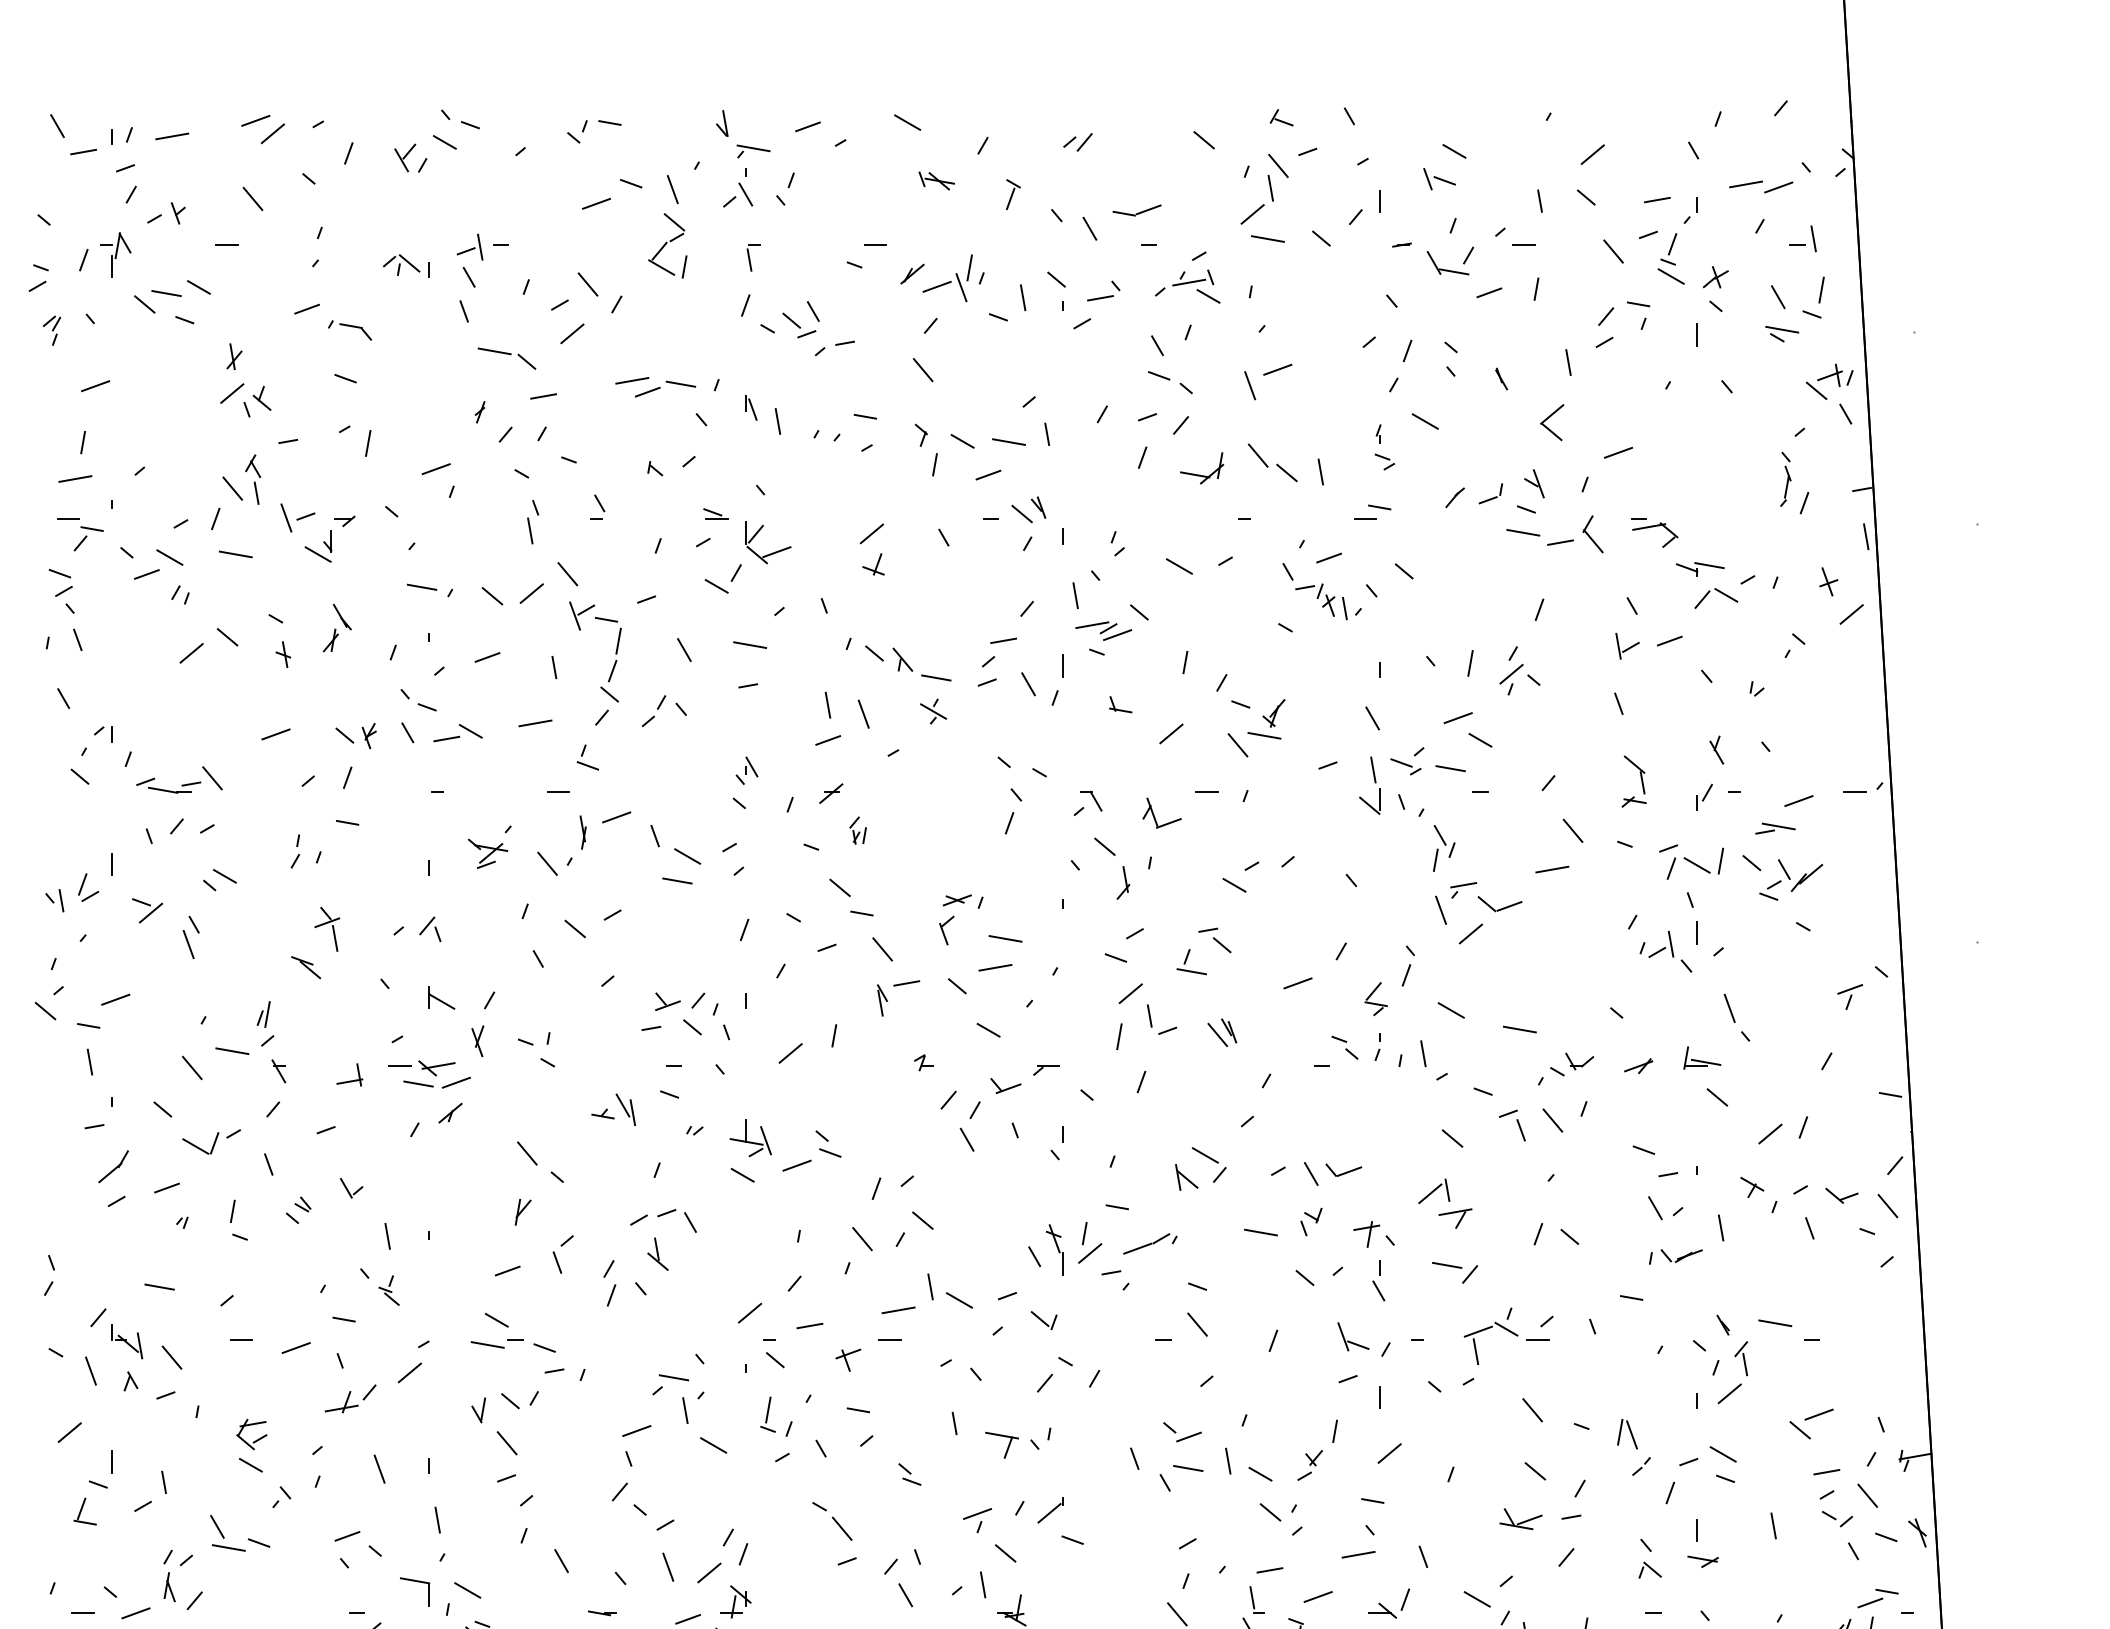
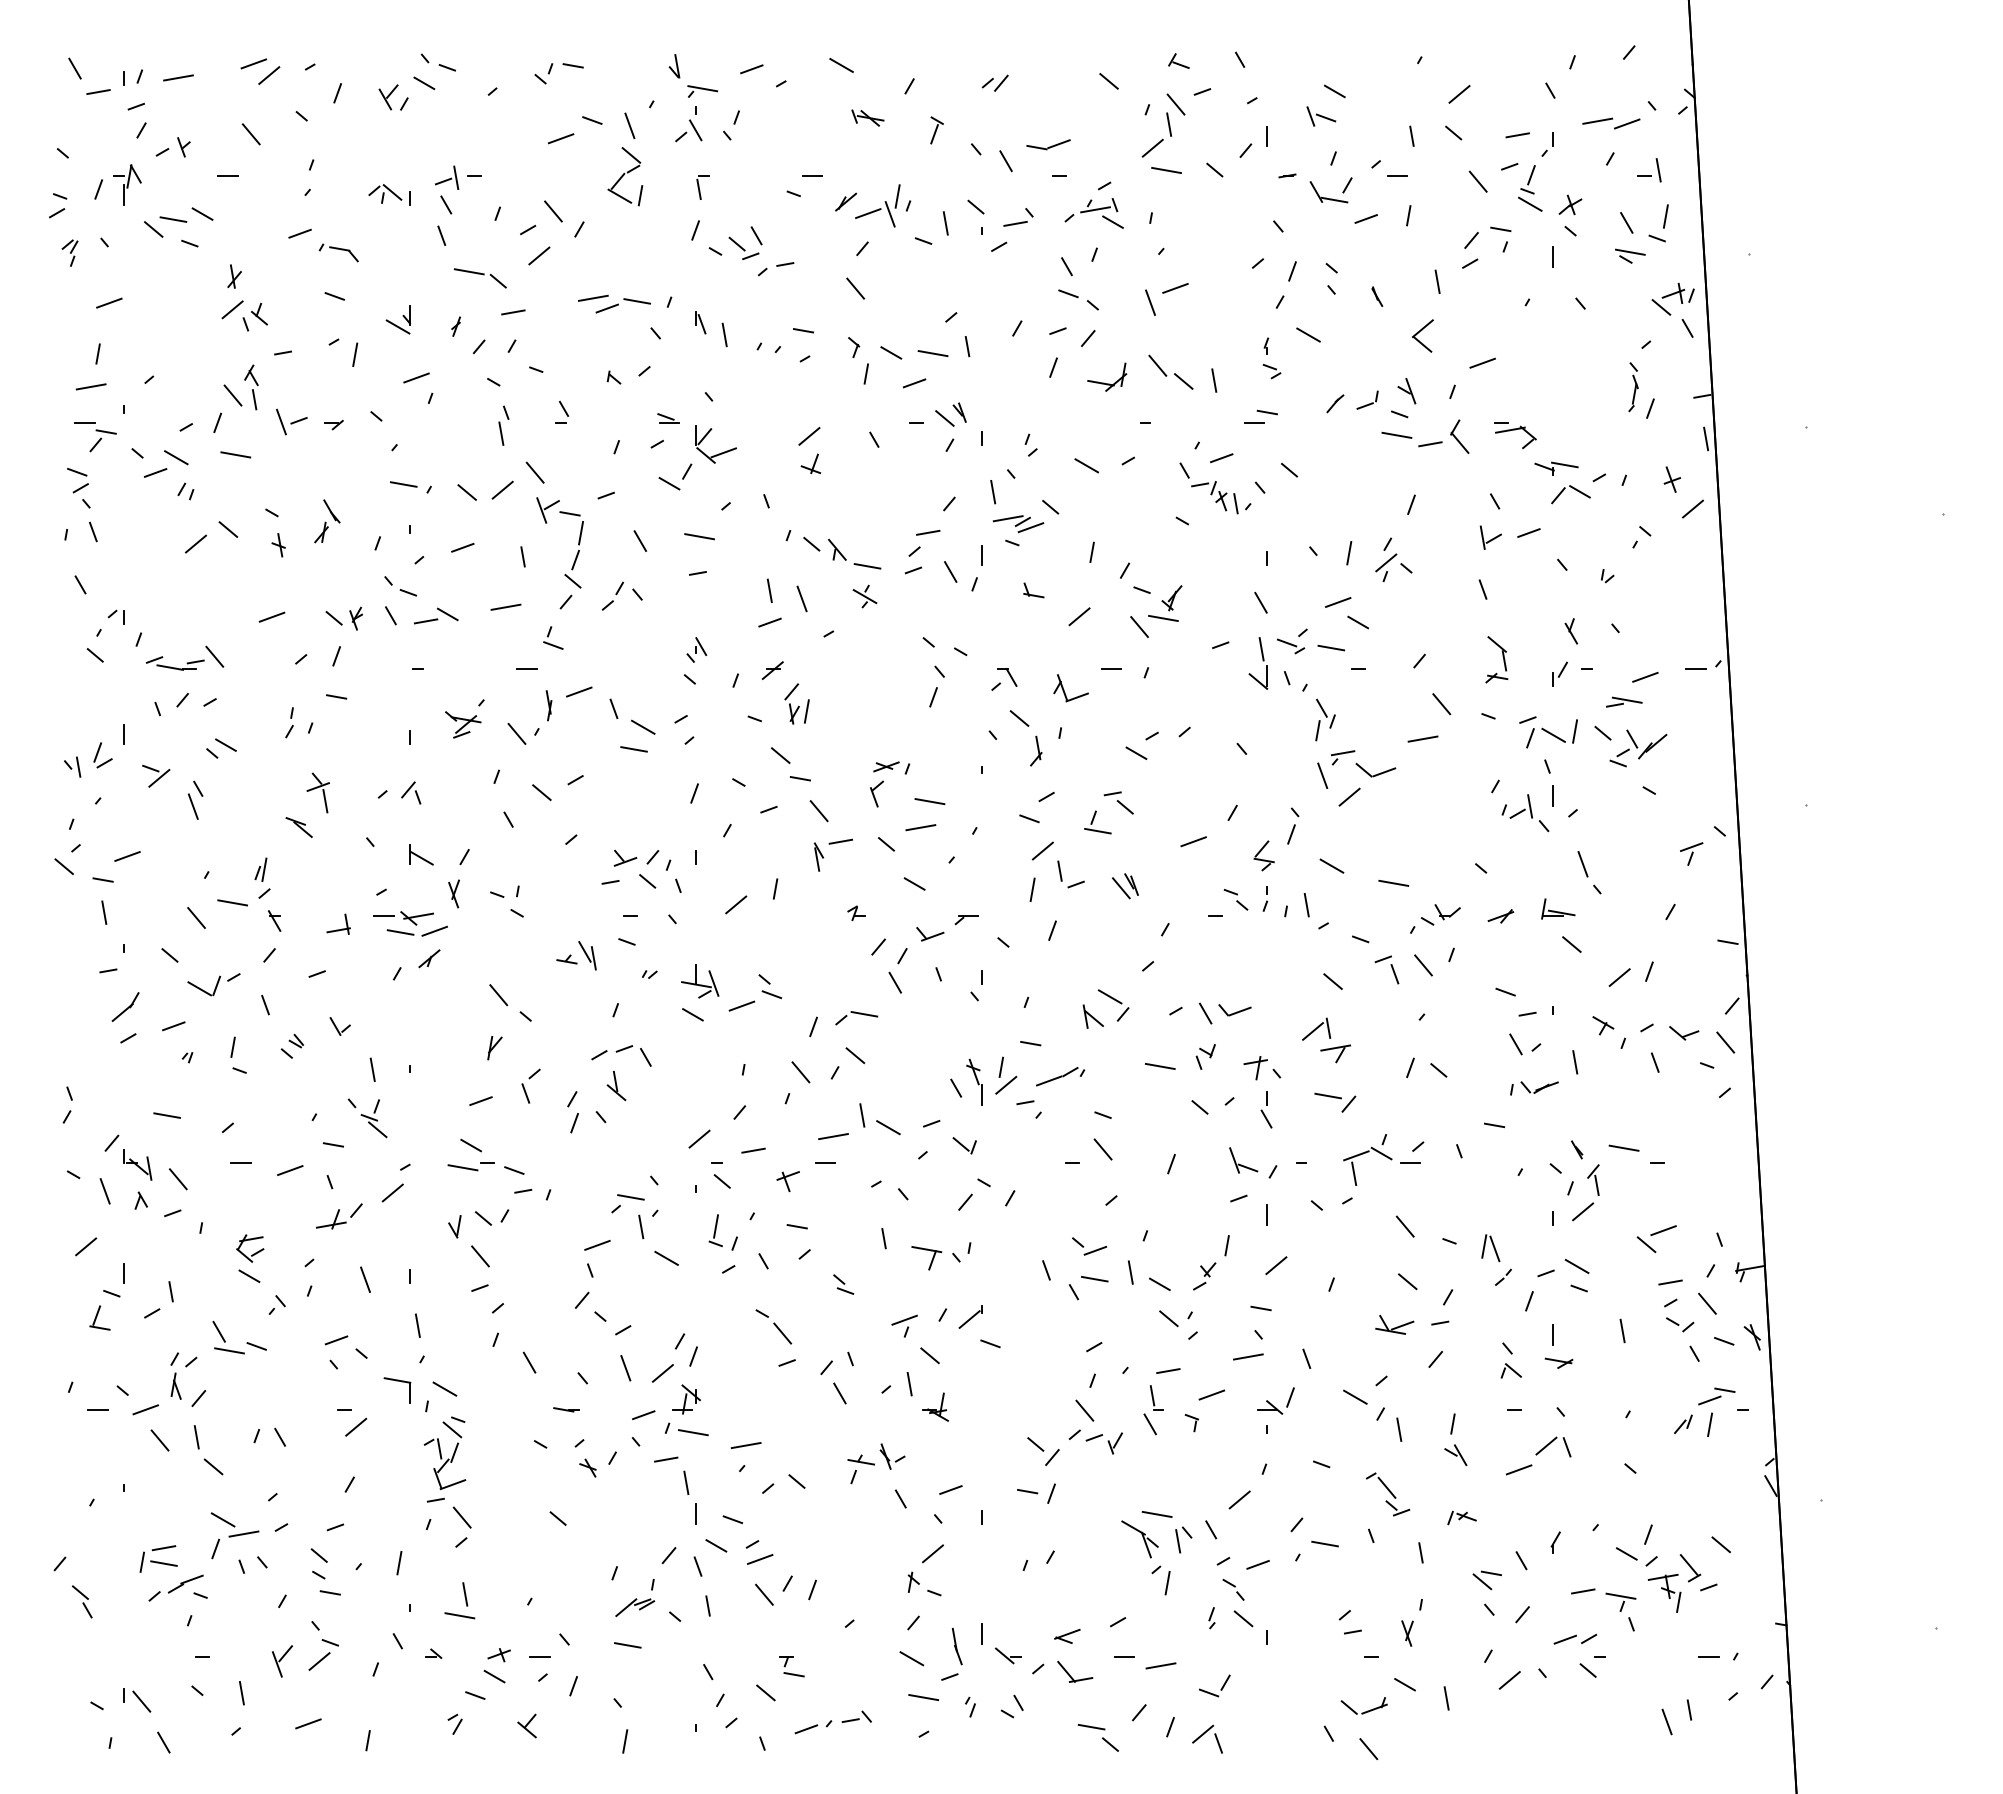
part: (317, 546) -> (397, 319), moved
part: (857, 830) -> (796, 703), size x1.67
line: (932, 1174) -> (864, 1014), added
part: (388, 1290) -> (373, 1118), size x1.43

